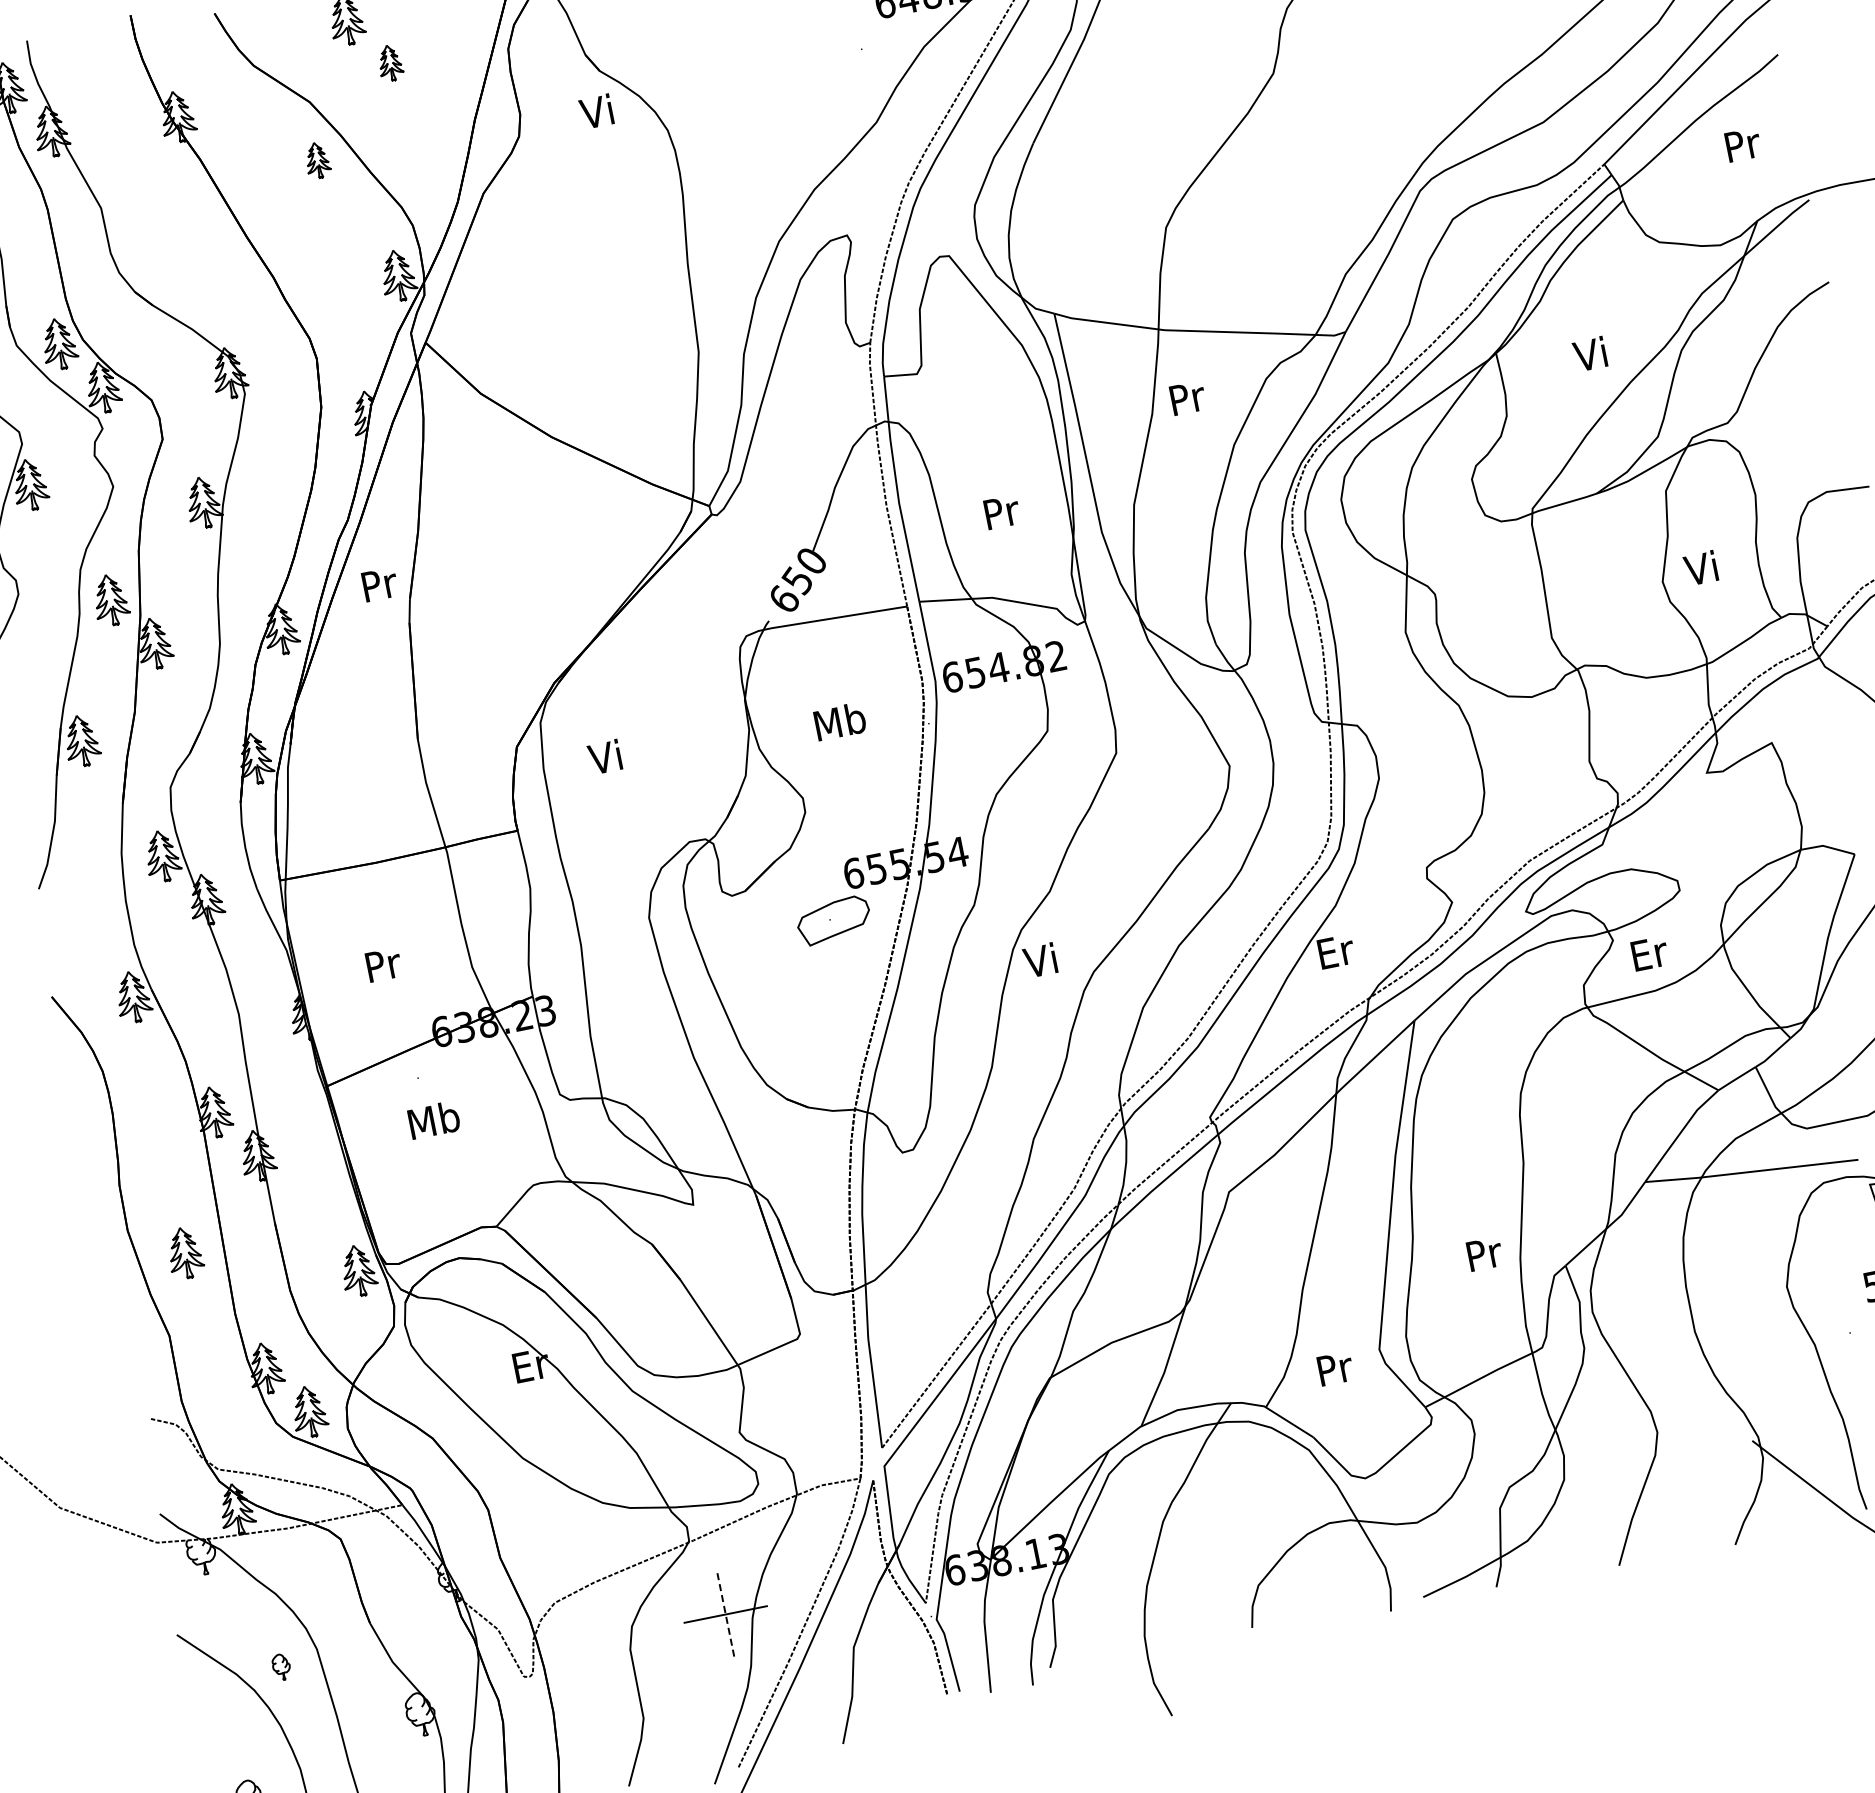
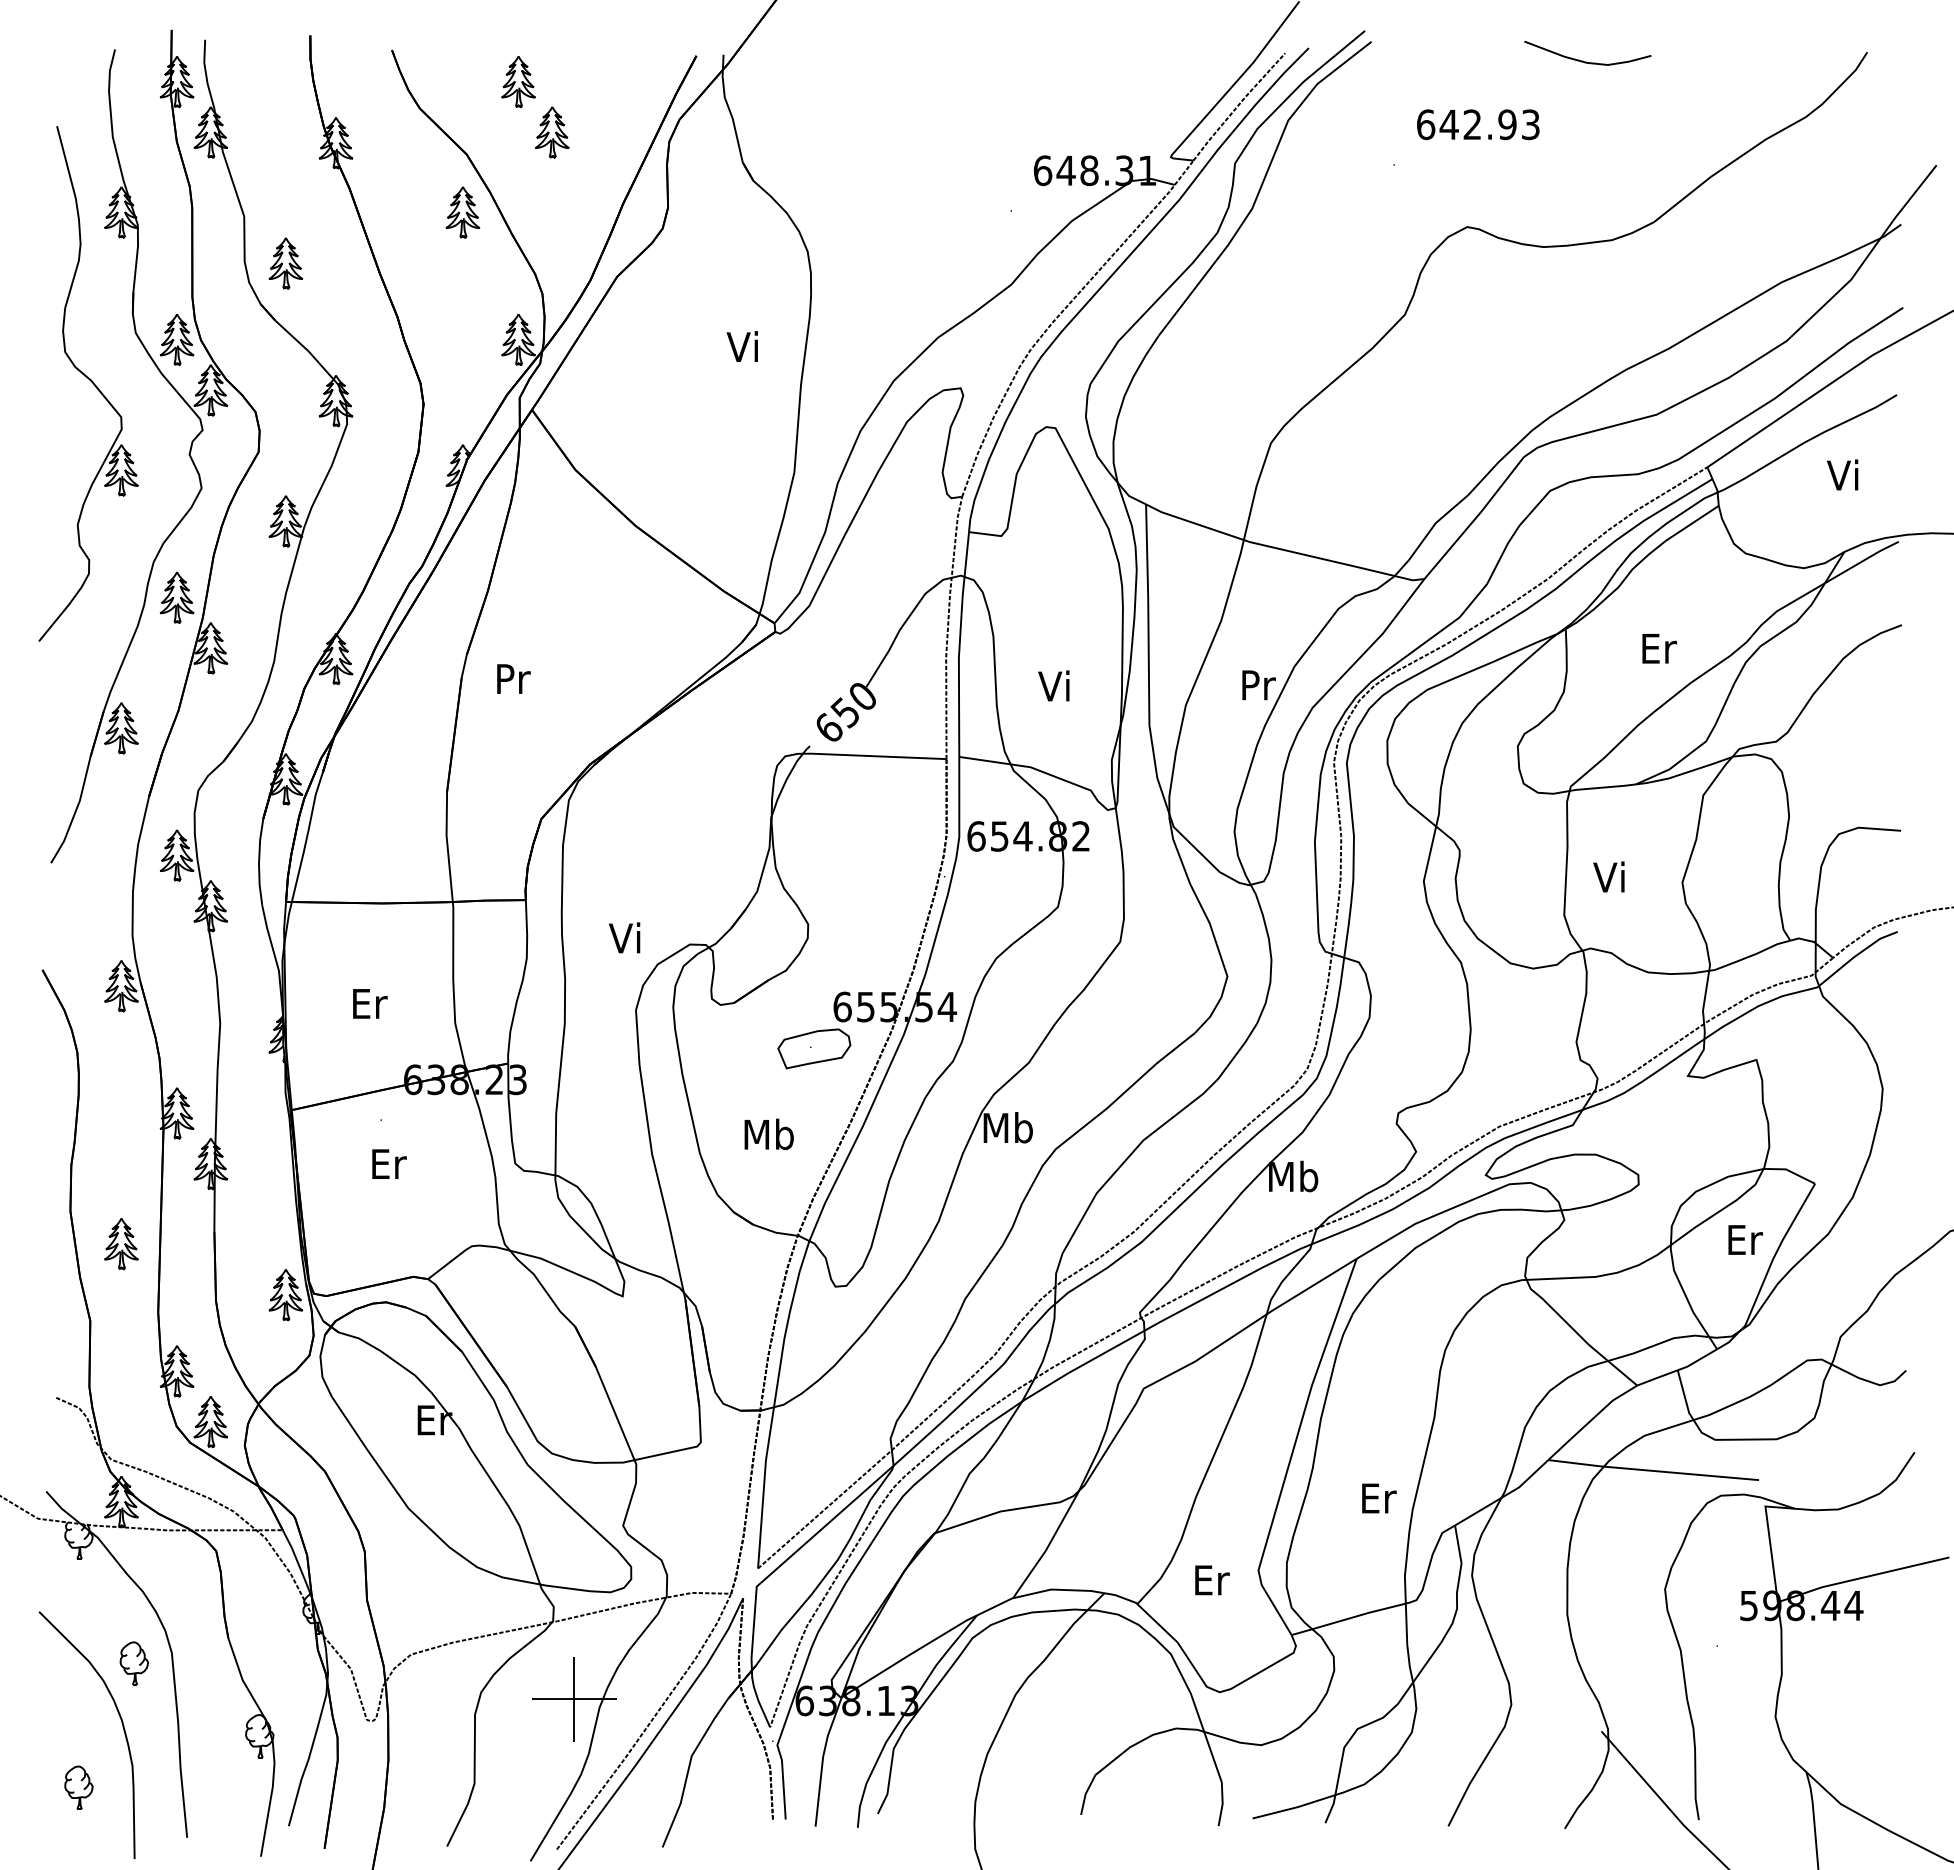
part: (390, 63) -> (552, 132), size x1.43
text: (595, 111) -> (741, 346), moved
text: (1741, 144) -> (1844, 474), Pr -> Vi
part: (317, 160) -> (462, 212), size x1.43
part: (151, 246) -> (285, 263), added
text: (1591, 353) -> (1658, 647), Vi -> Er
text: (1187, 398) -> (1258, 685), moved
text: (1000, 511) -> (1055, 685), Pr -> Vi
text: (1700, 567) -> (1608, 876), moved
text: (379, 584) -> (513, 678), moved
text: (839, 721) -> (768, 1134), moved
text: (604, 756) -> (624, 937), moved
text: (1335, 951) -> (1293, 1176), Er -> Mb
text: (1649, 953) -> (1745, 1239), moved
text: (1041, 960) -> (1007, 1127), Vi -> Mb
text: (384, 964) -> (370, 1003), Pr -> Er
text: (434, 1119) -> (388, 1163), Mb -> Er
text: (1485, 1254) -> (1379, 1498), Pr -> Er
text: (1335, 1368) -> (1212, 1580), Pr -> Er
line: (725, 1613) -> (574, 1698), dashed -> solid
part: (280, 1667) -> (133, 1663), size x1.67

